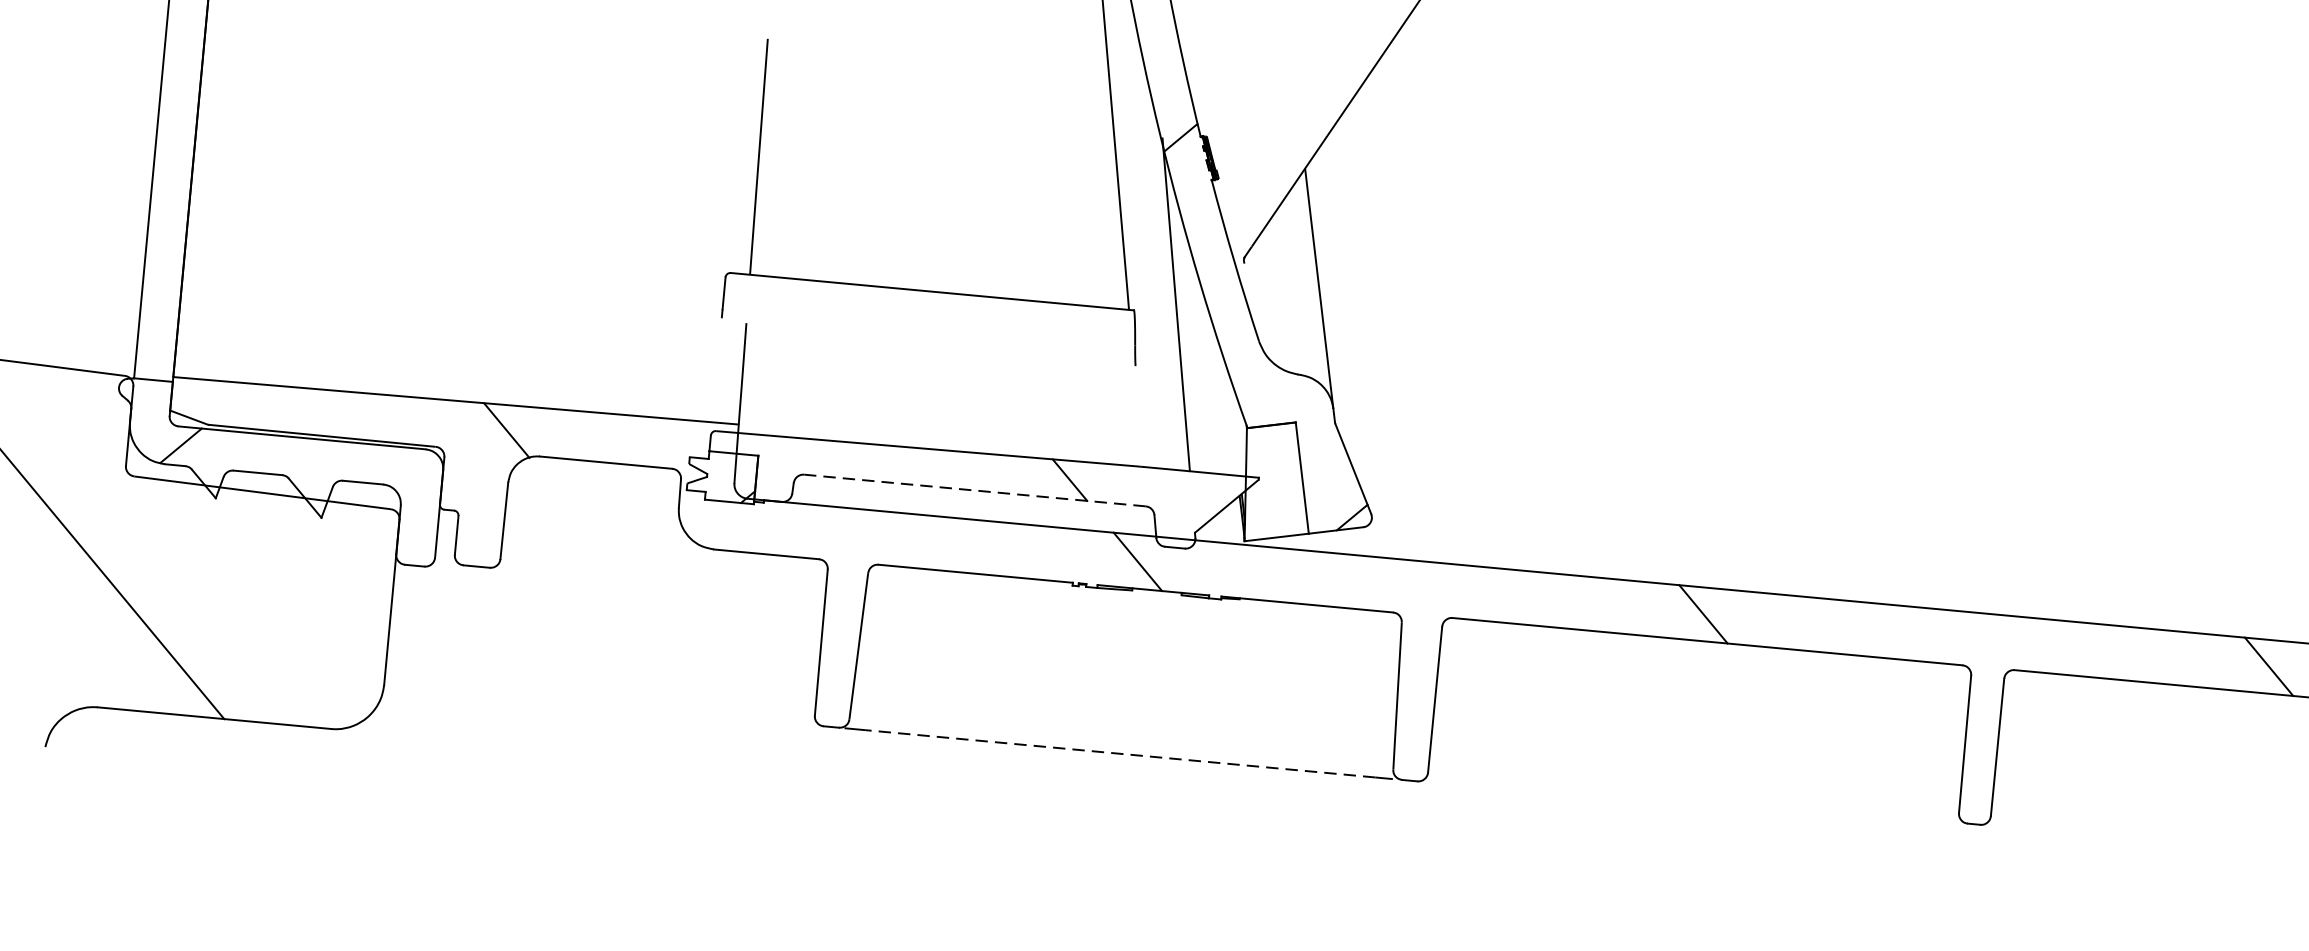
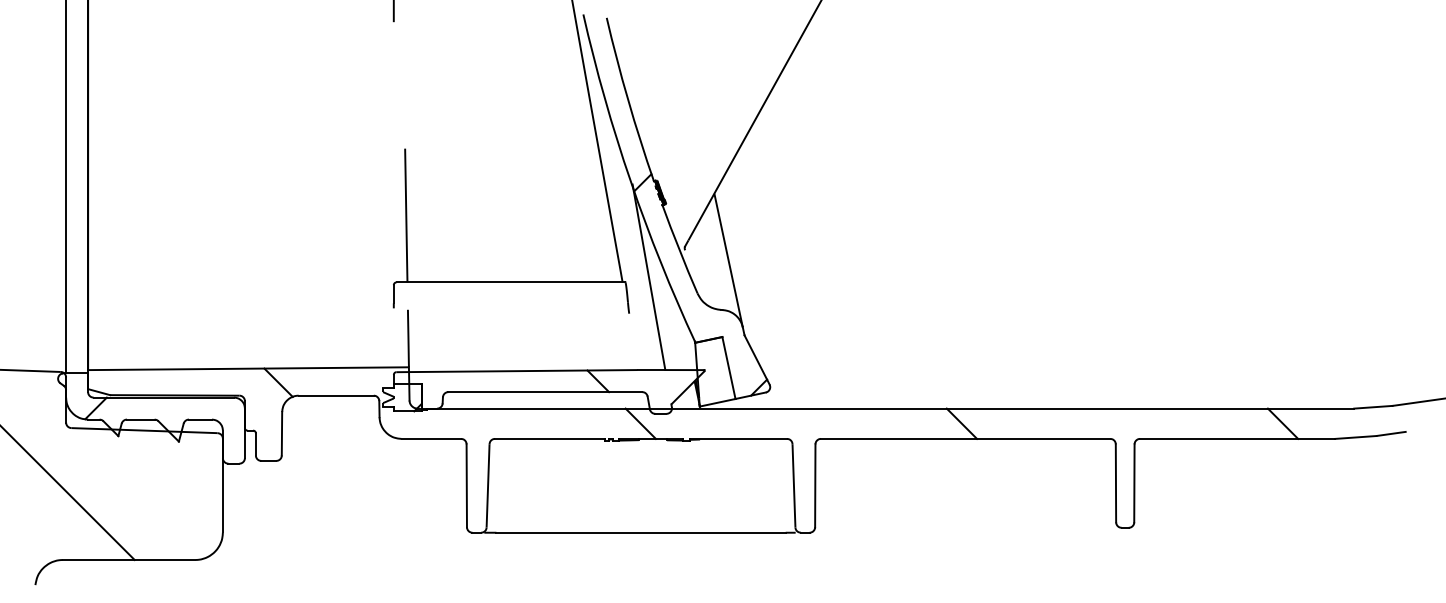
line: (975, 491) -> (545, 392), dashed -> solid
line: (1121, 753) -> (641, 532), dashed -> solid

